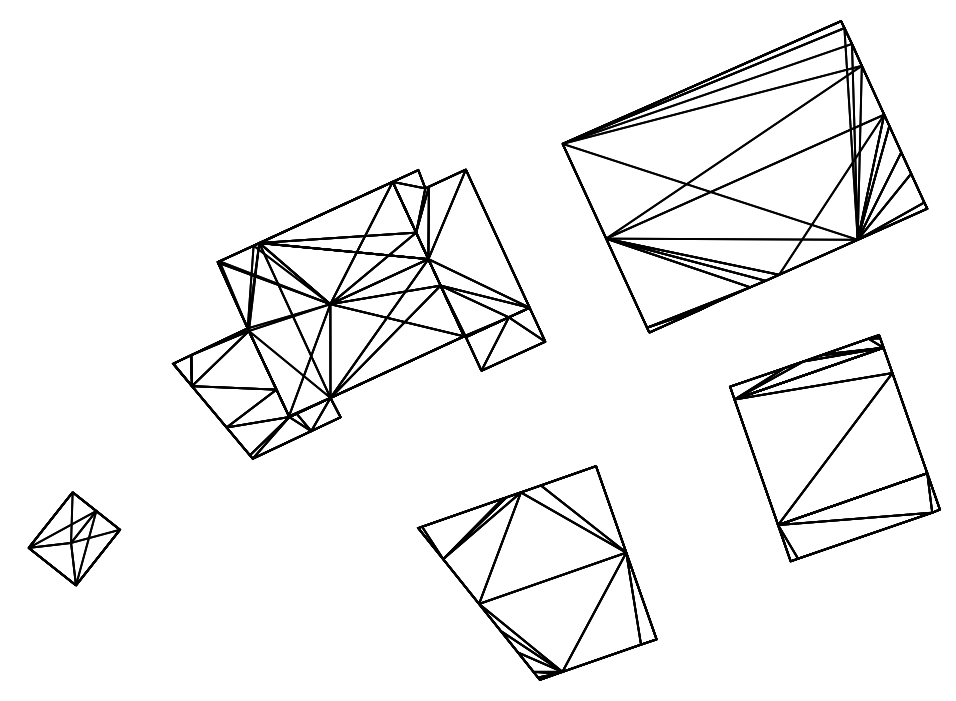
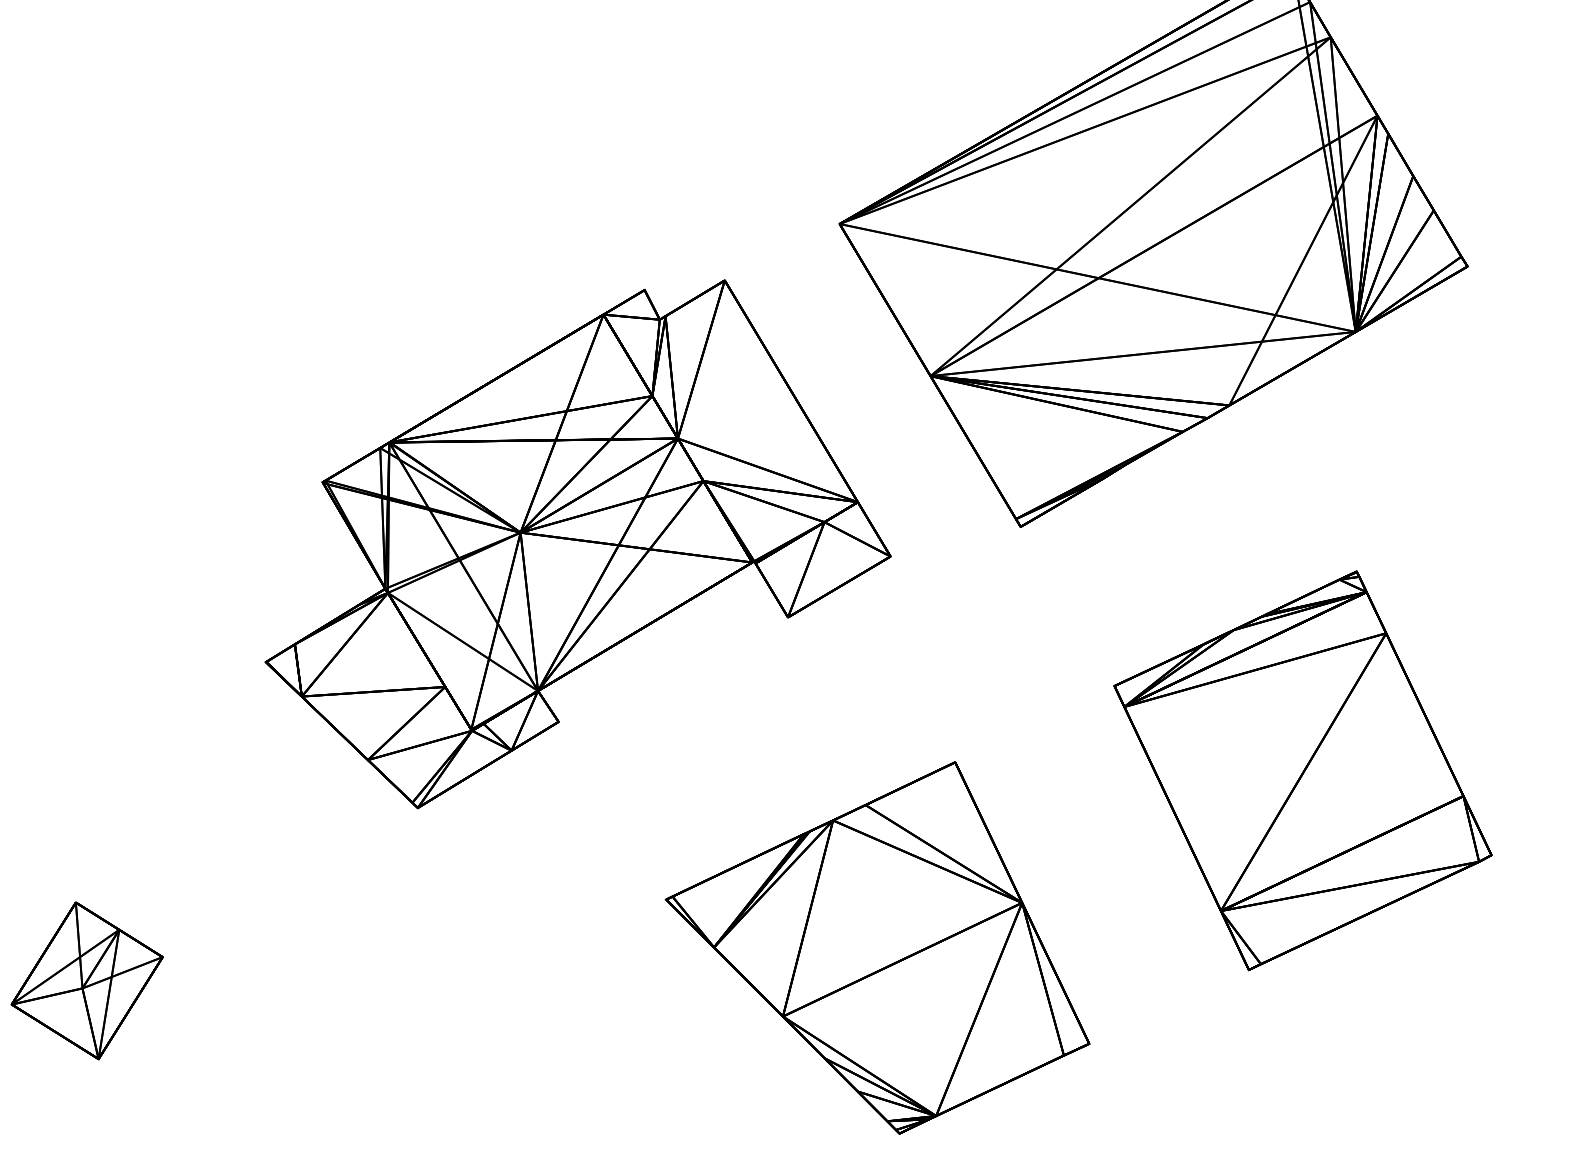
part: (358, 313) -> (569, 543), moved
part: (834, 448) -> (1302, 771), moved

